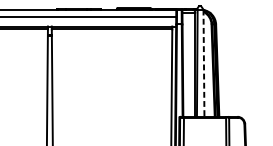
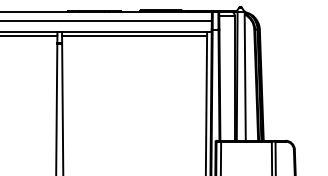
line: (204, 63) -> (245, 76), dashed -> solid

